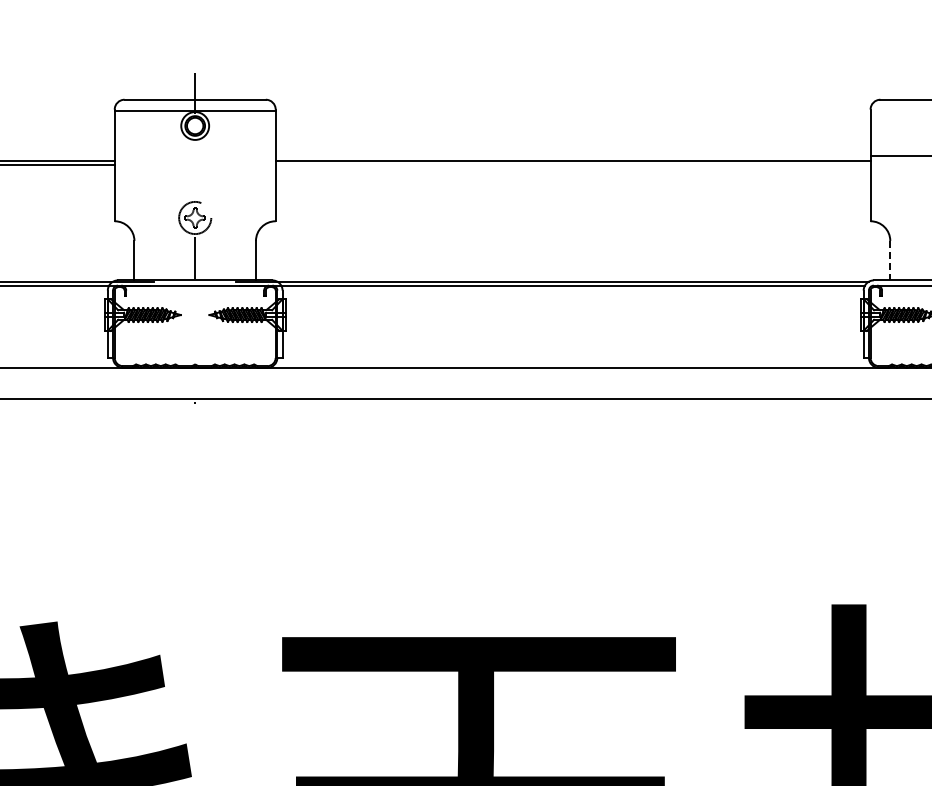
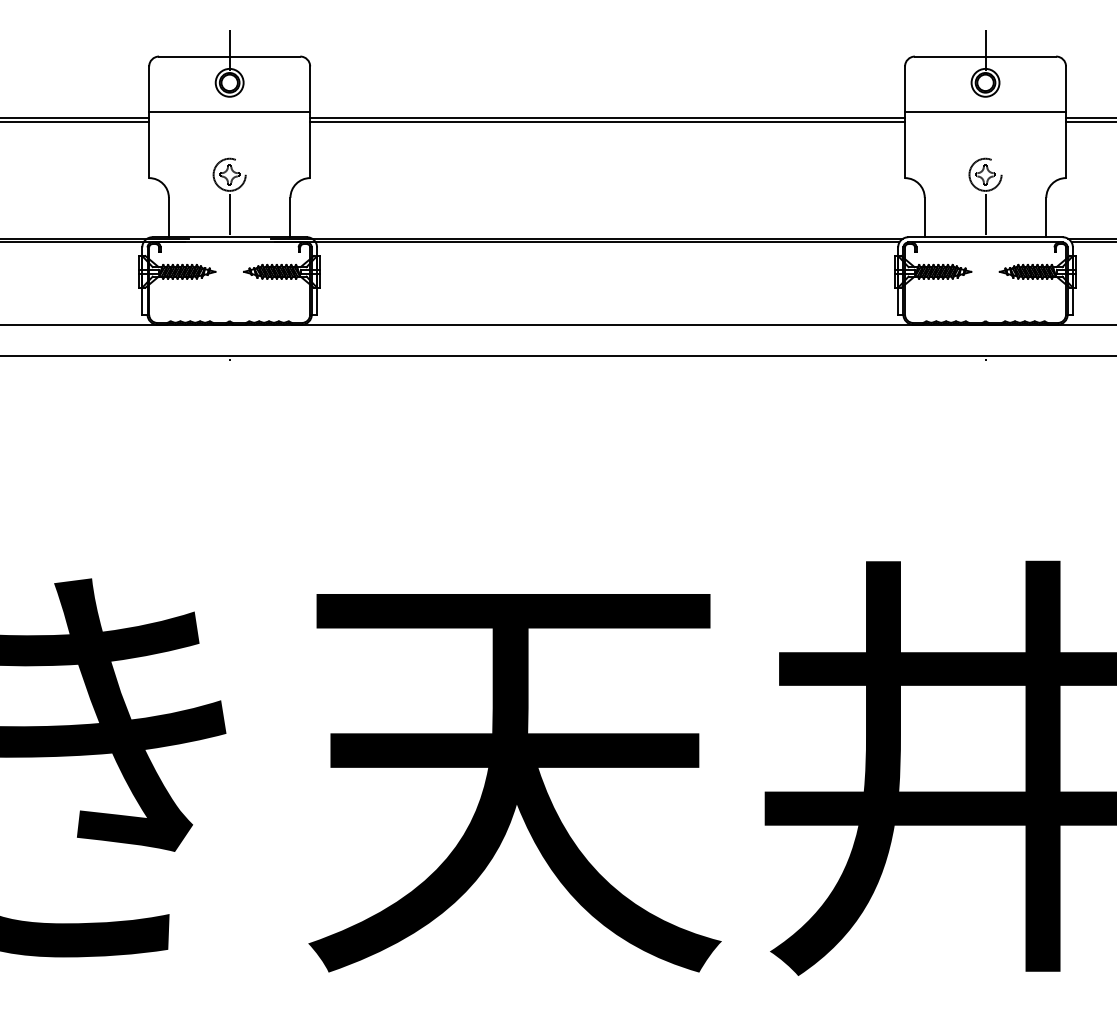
line: (195, 110) -> (229, 112), moved
line: (573, 164) -> (607, 121), added
line: (890, 260) -> (924, 217), dashed -> solid

